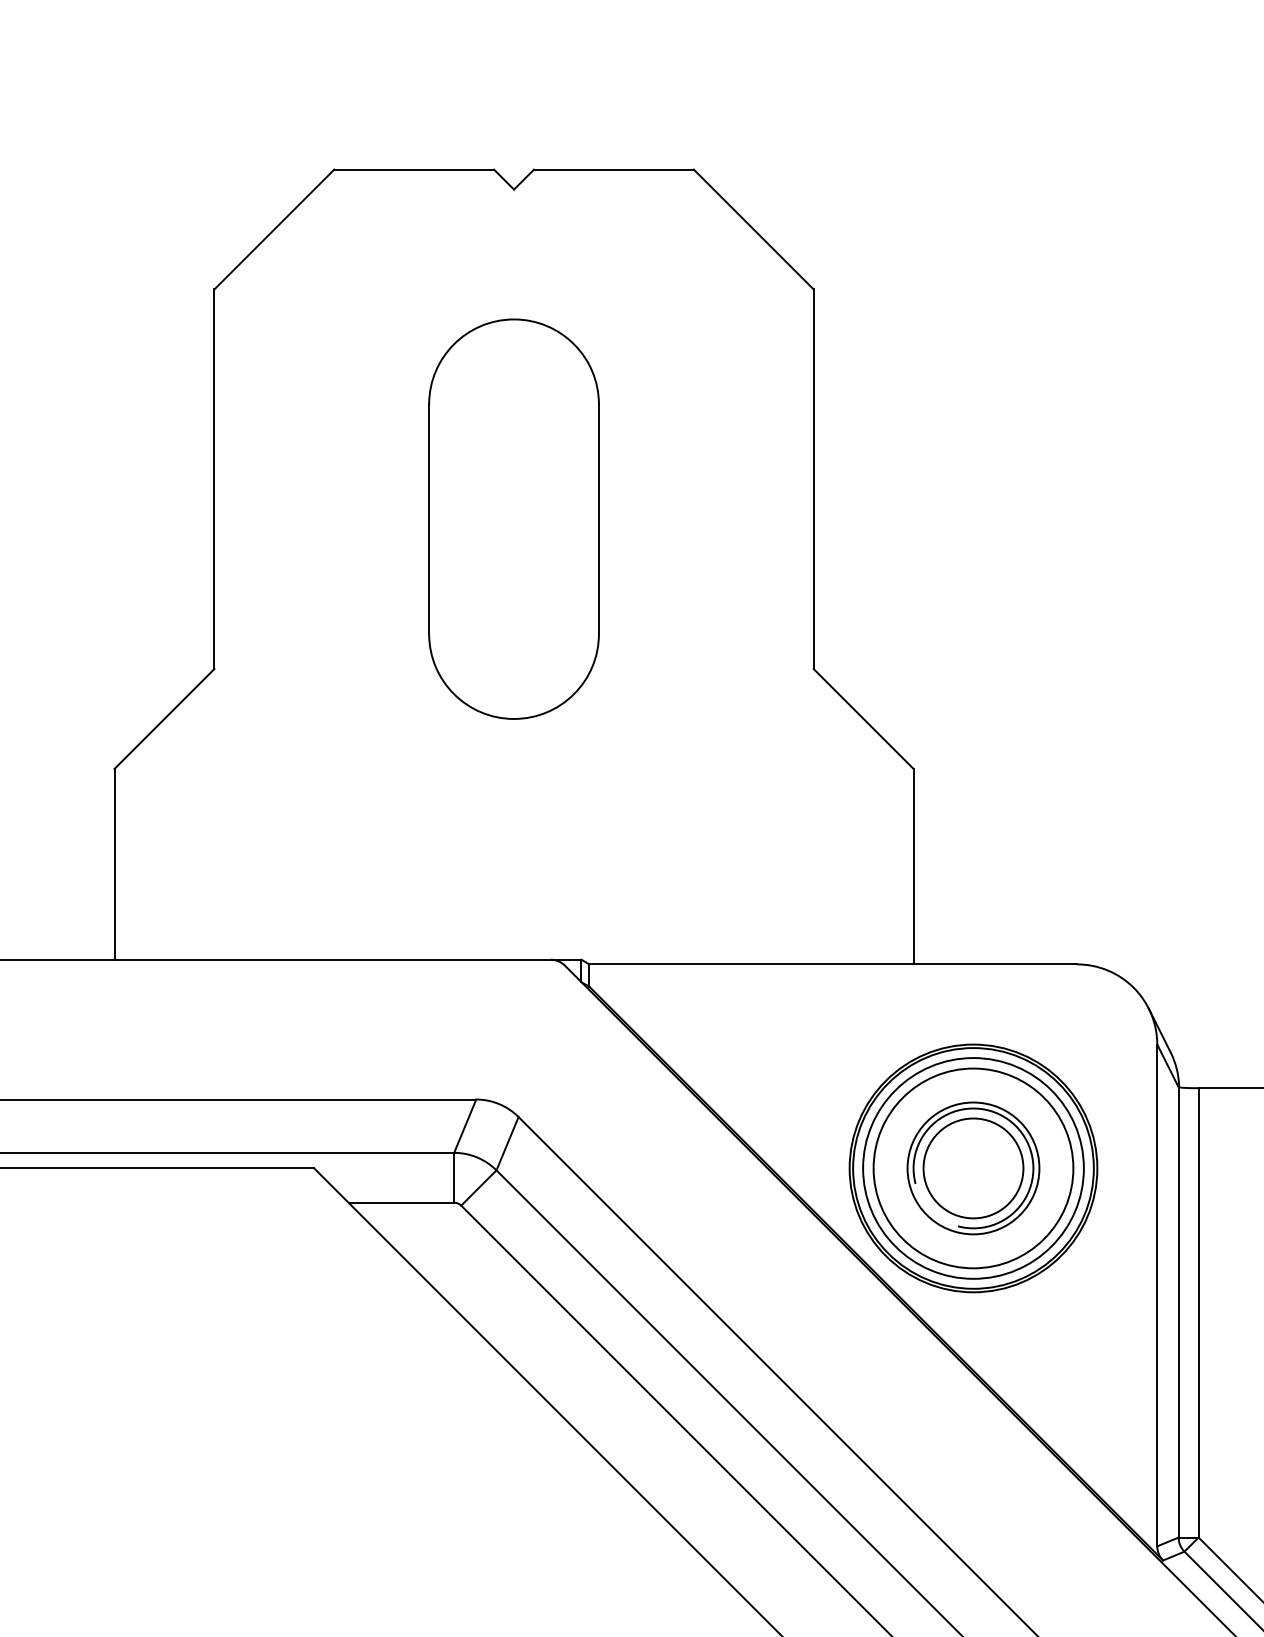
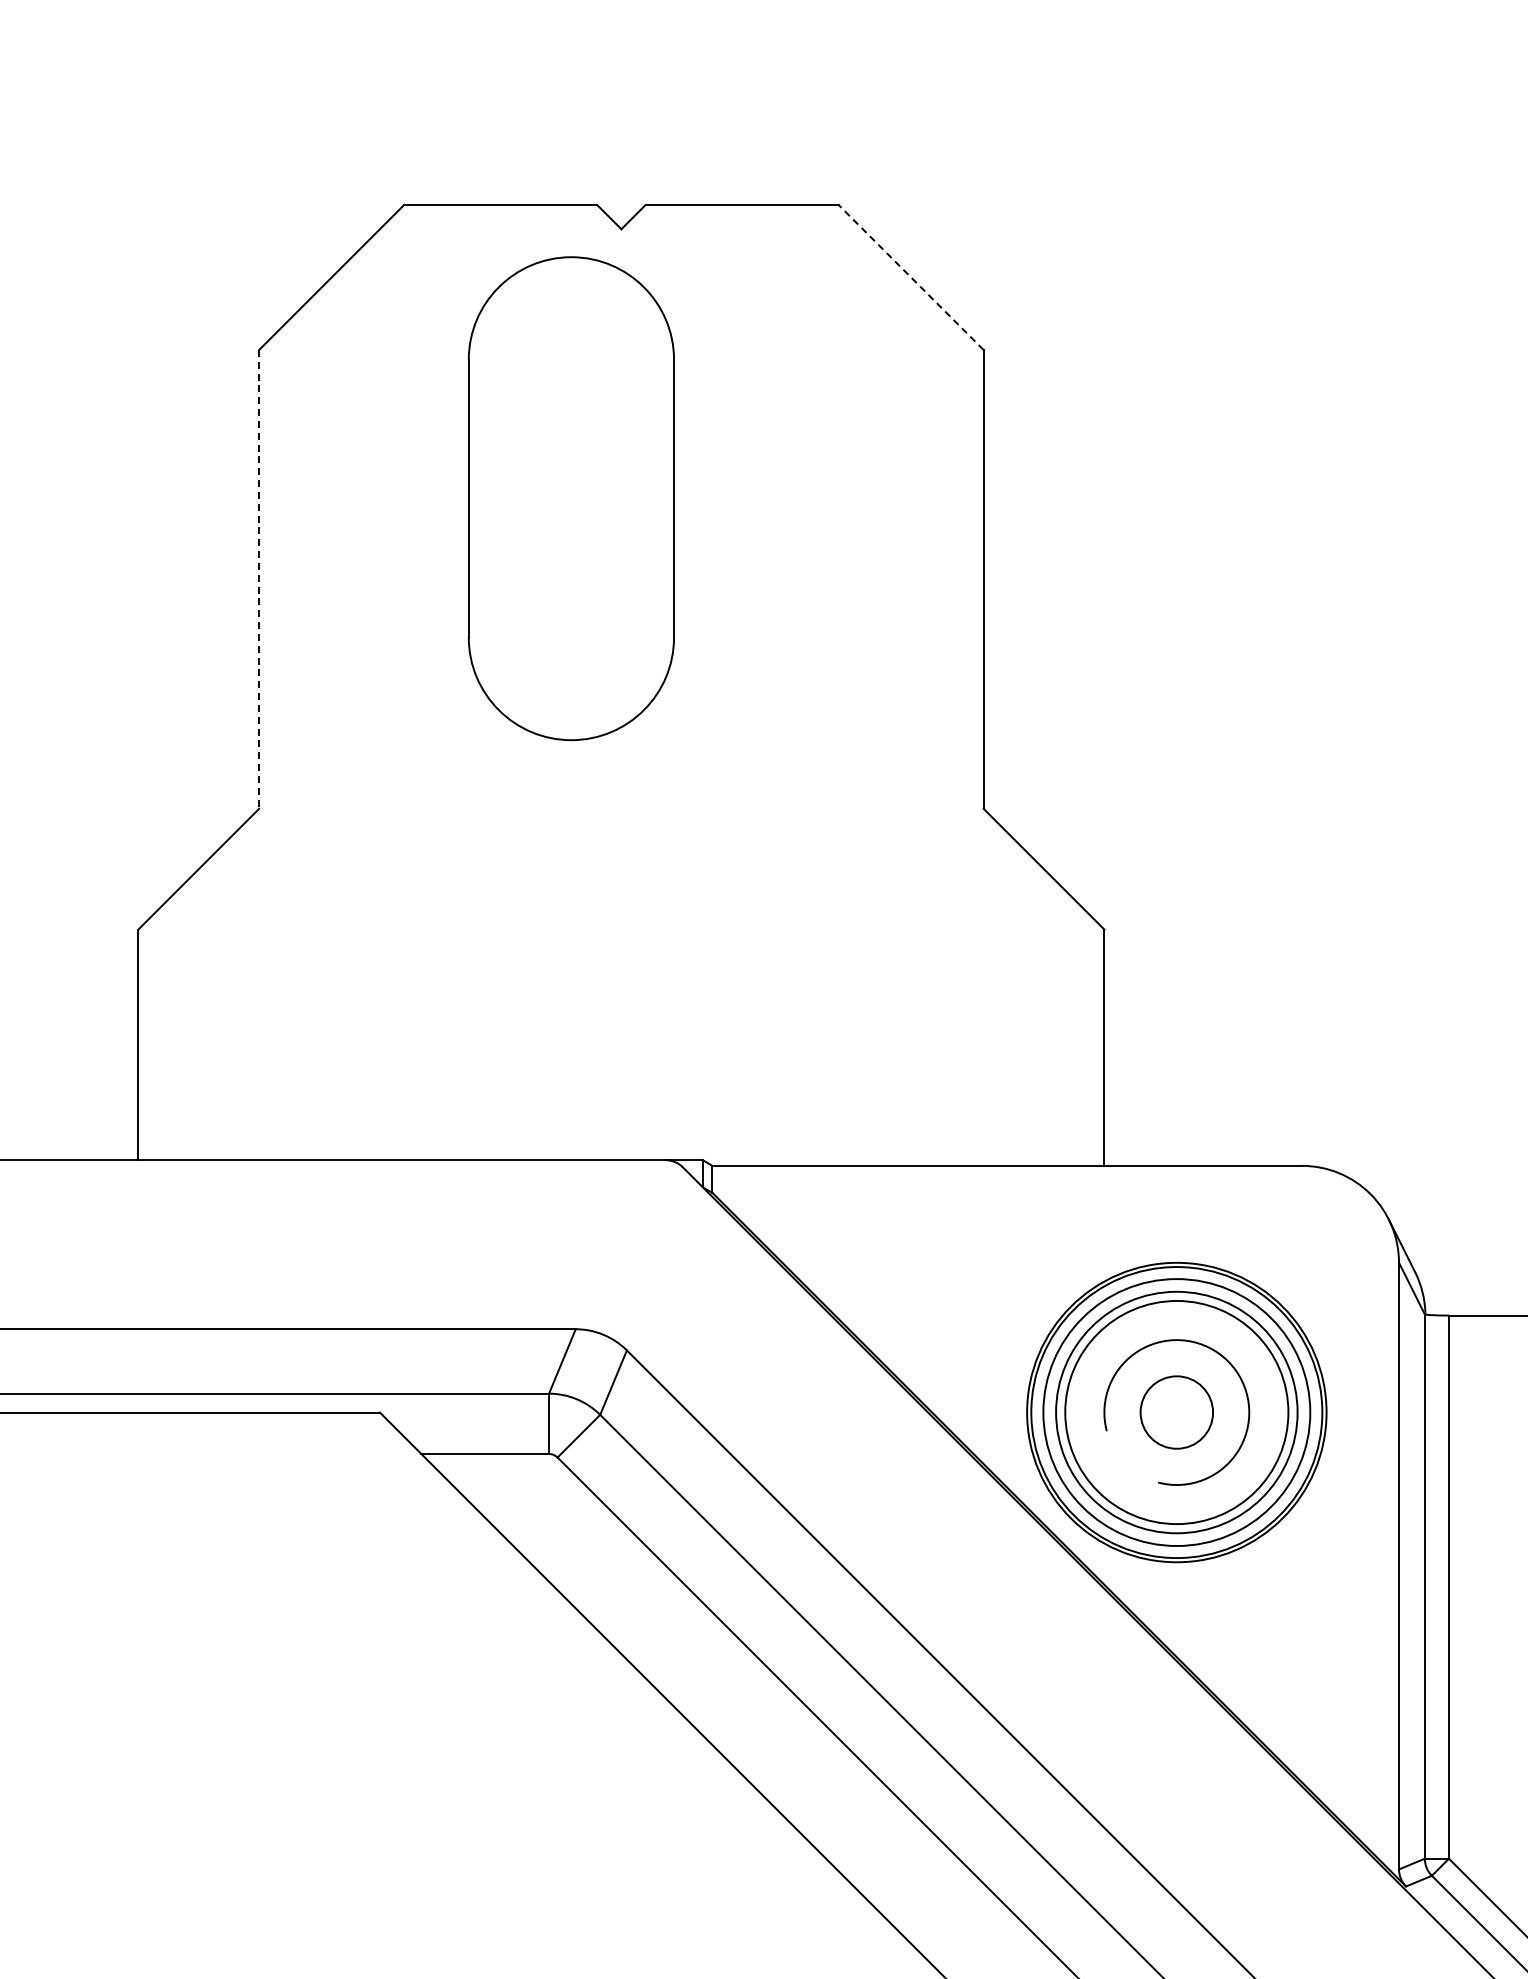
line: (753, 229) -> (910, 277), solid -> dashed
line: (214, 479) -> (259, 579), solid -> dashed
part: (513, 519) -> (570, 498), moved
circle: (973, 1168) -> (1176, 1412), size x0.6
circle: (973, 1168) -> (1176, 1412), size x1.4

